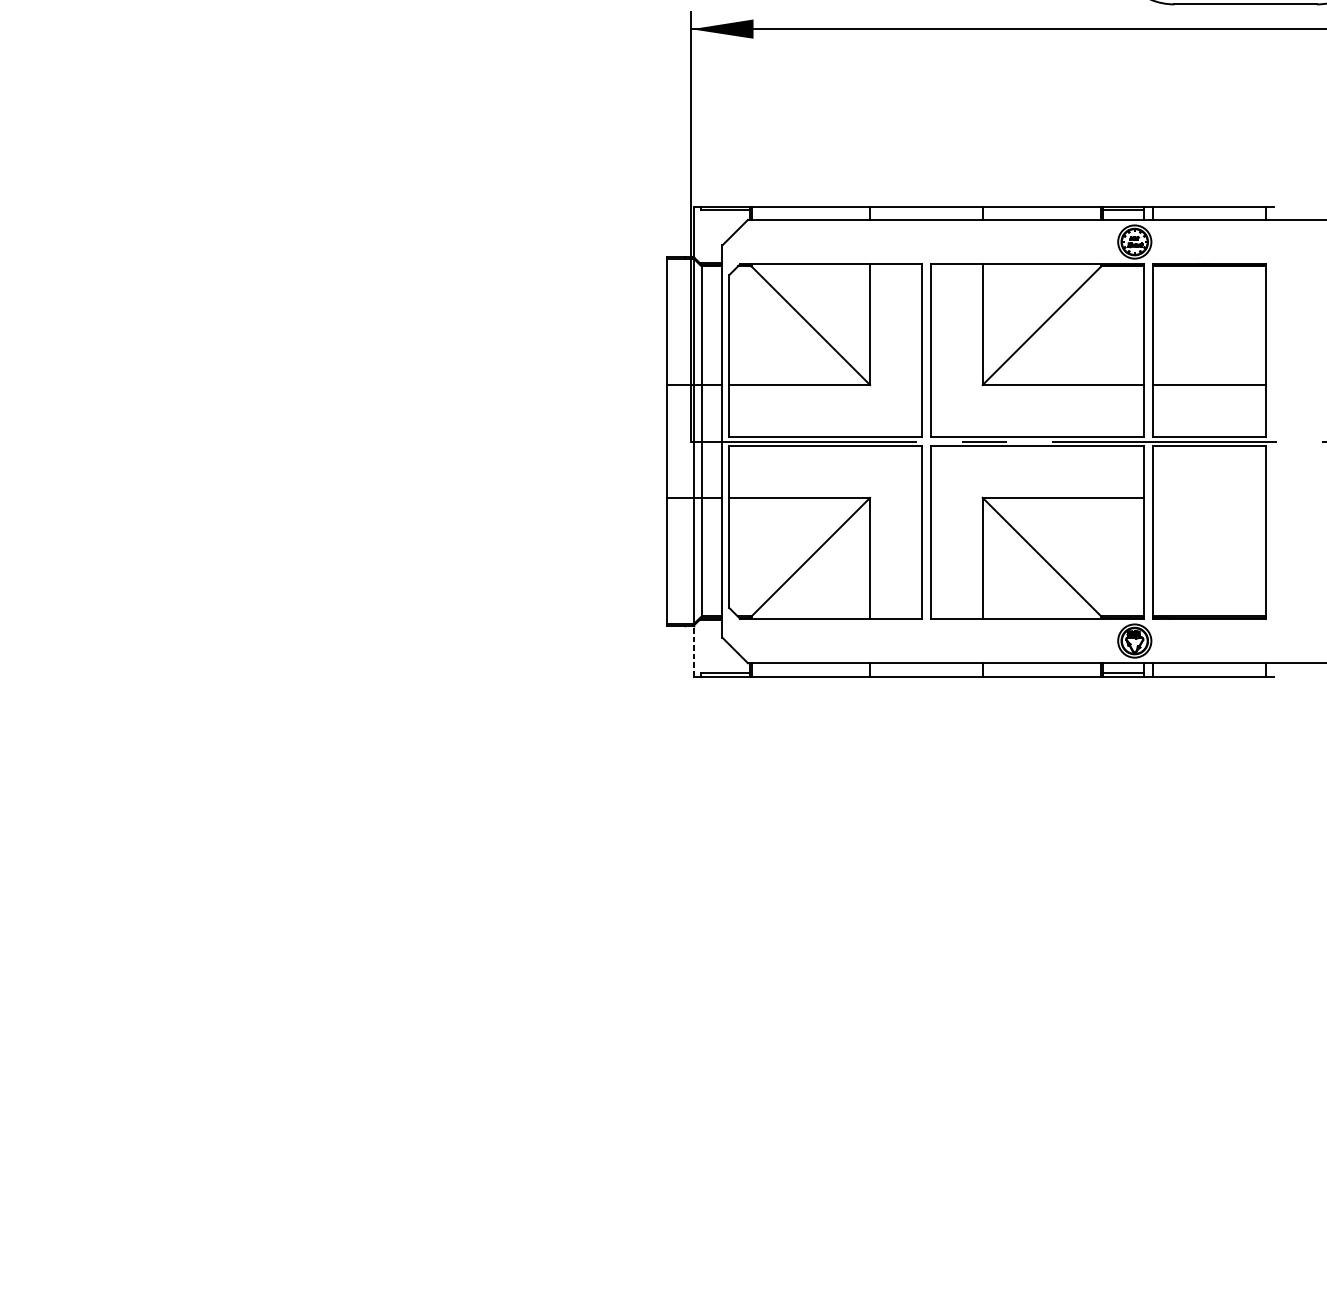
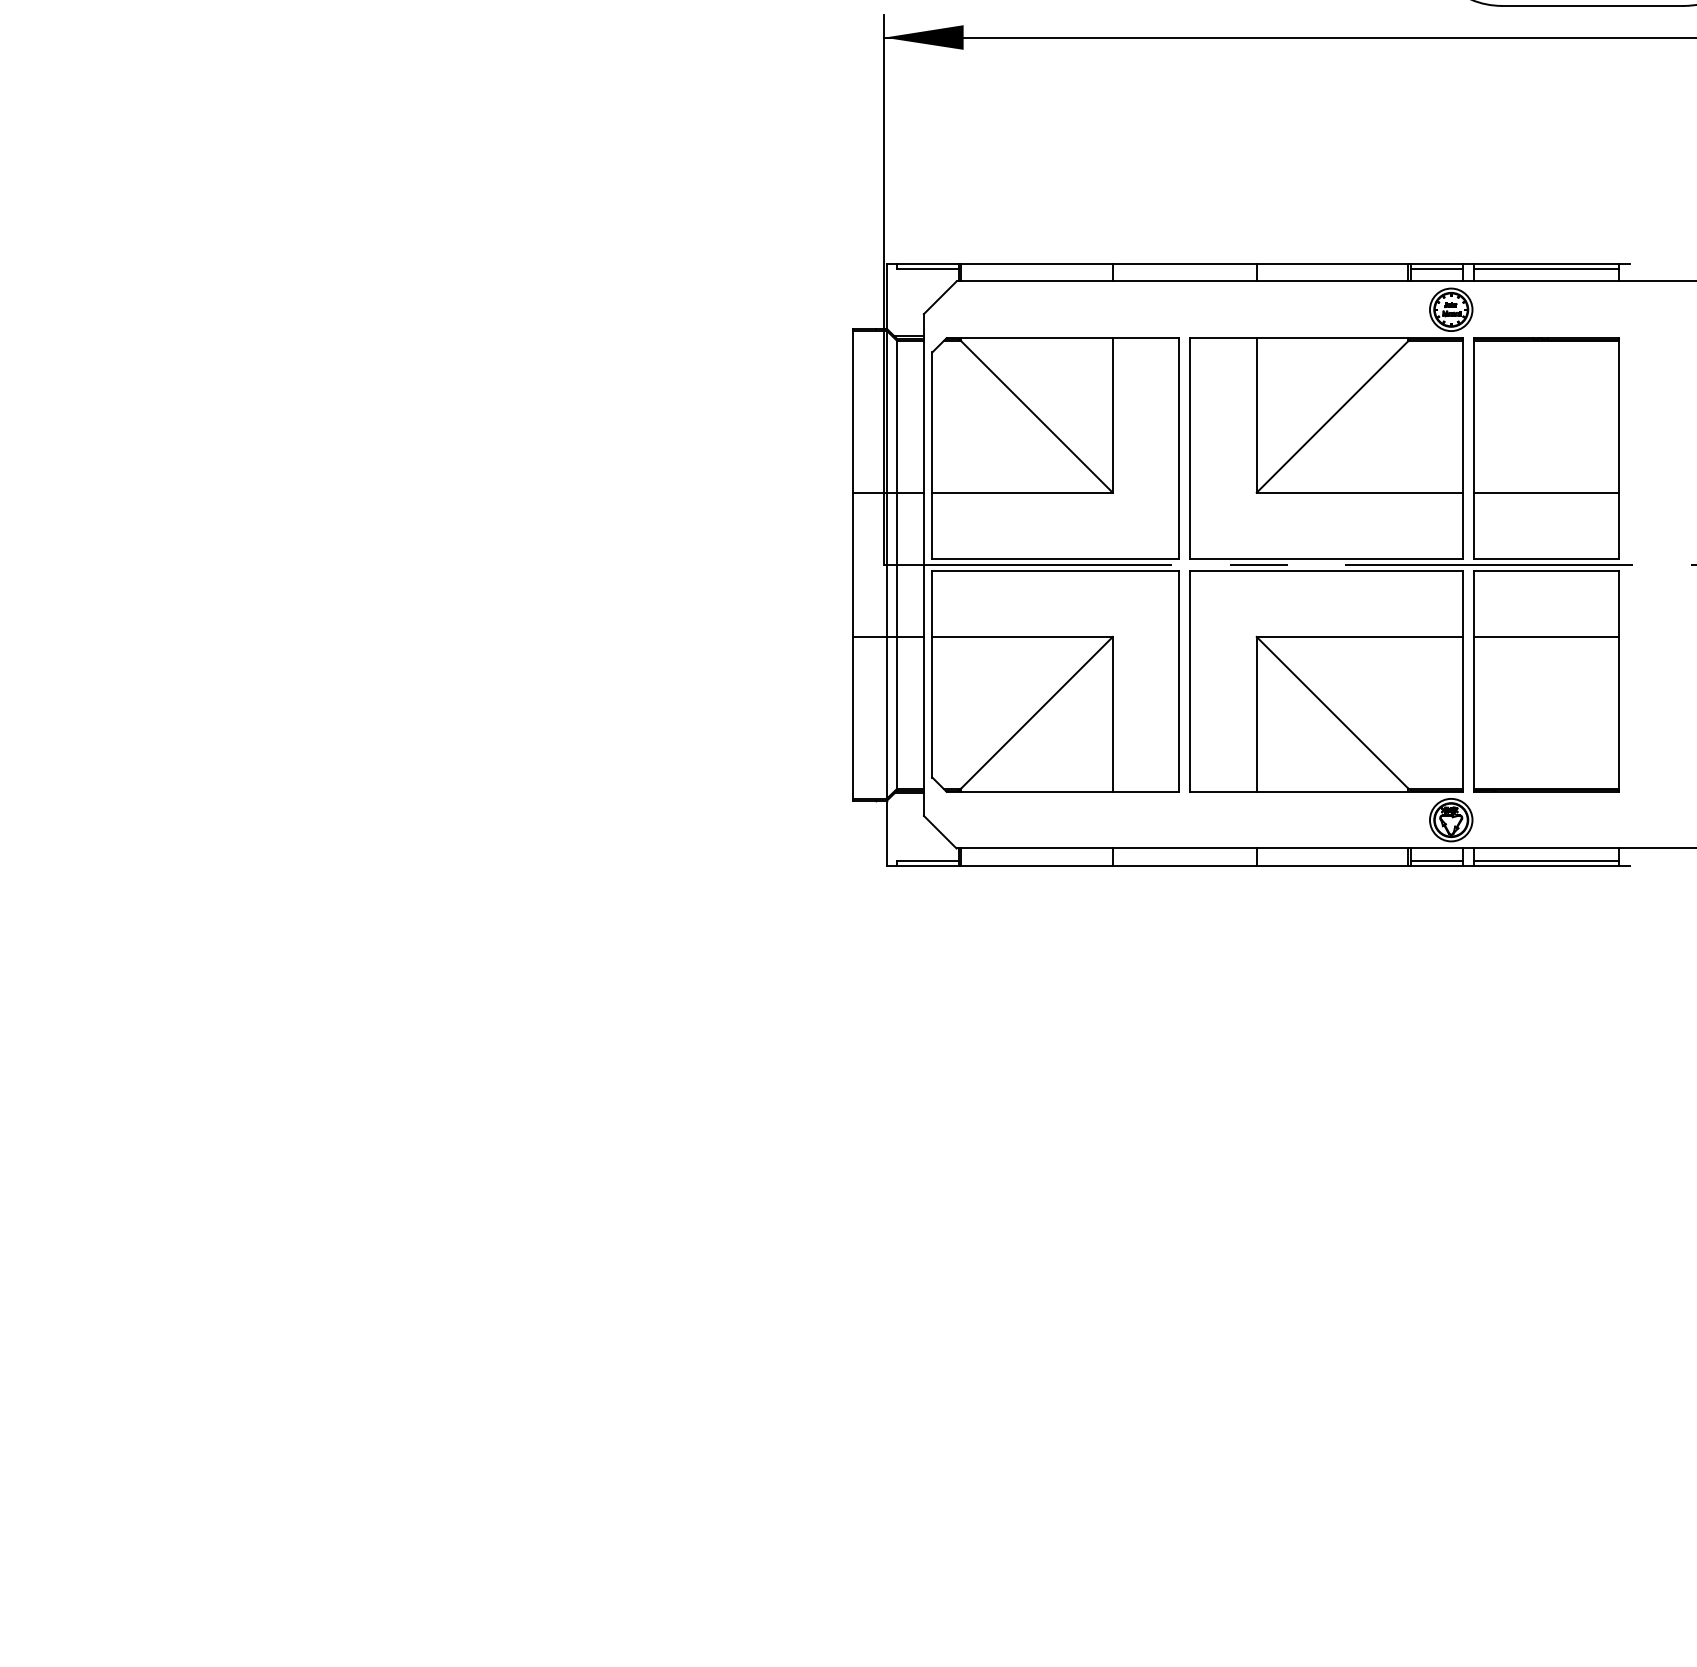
line: (1208, 209) -> (1545, 268), added
line: (1208, 498) -> (1545, 637), added
line: (693, 650) -> (887, 832), dashed -> solid
line: (1208, 673) -> (1545, 861), added

